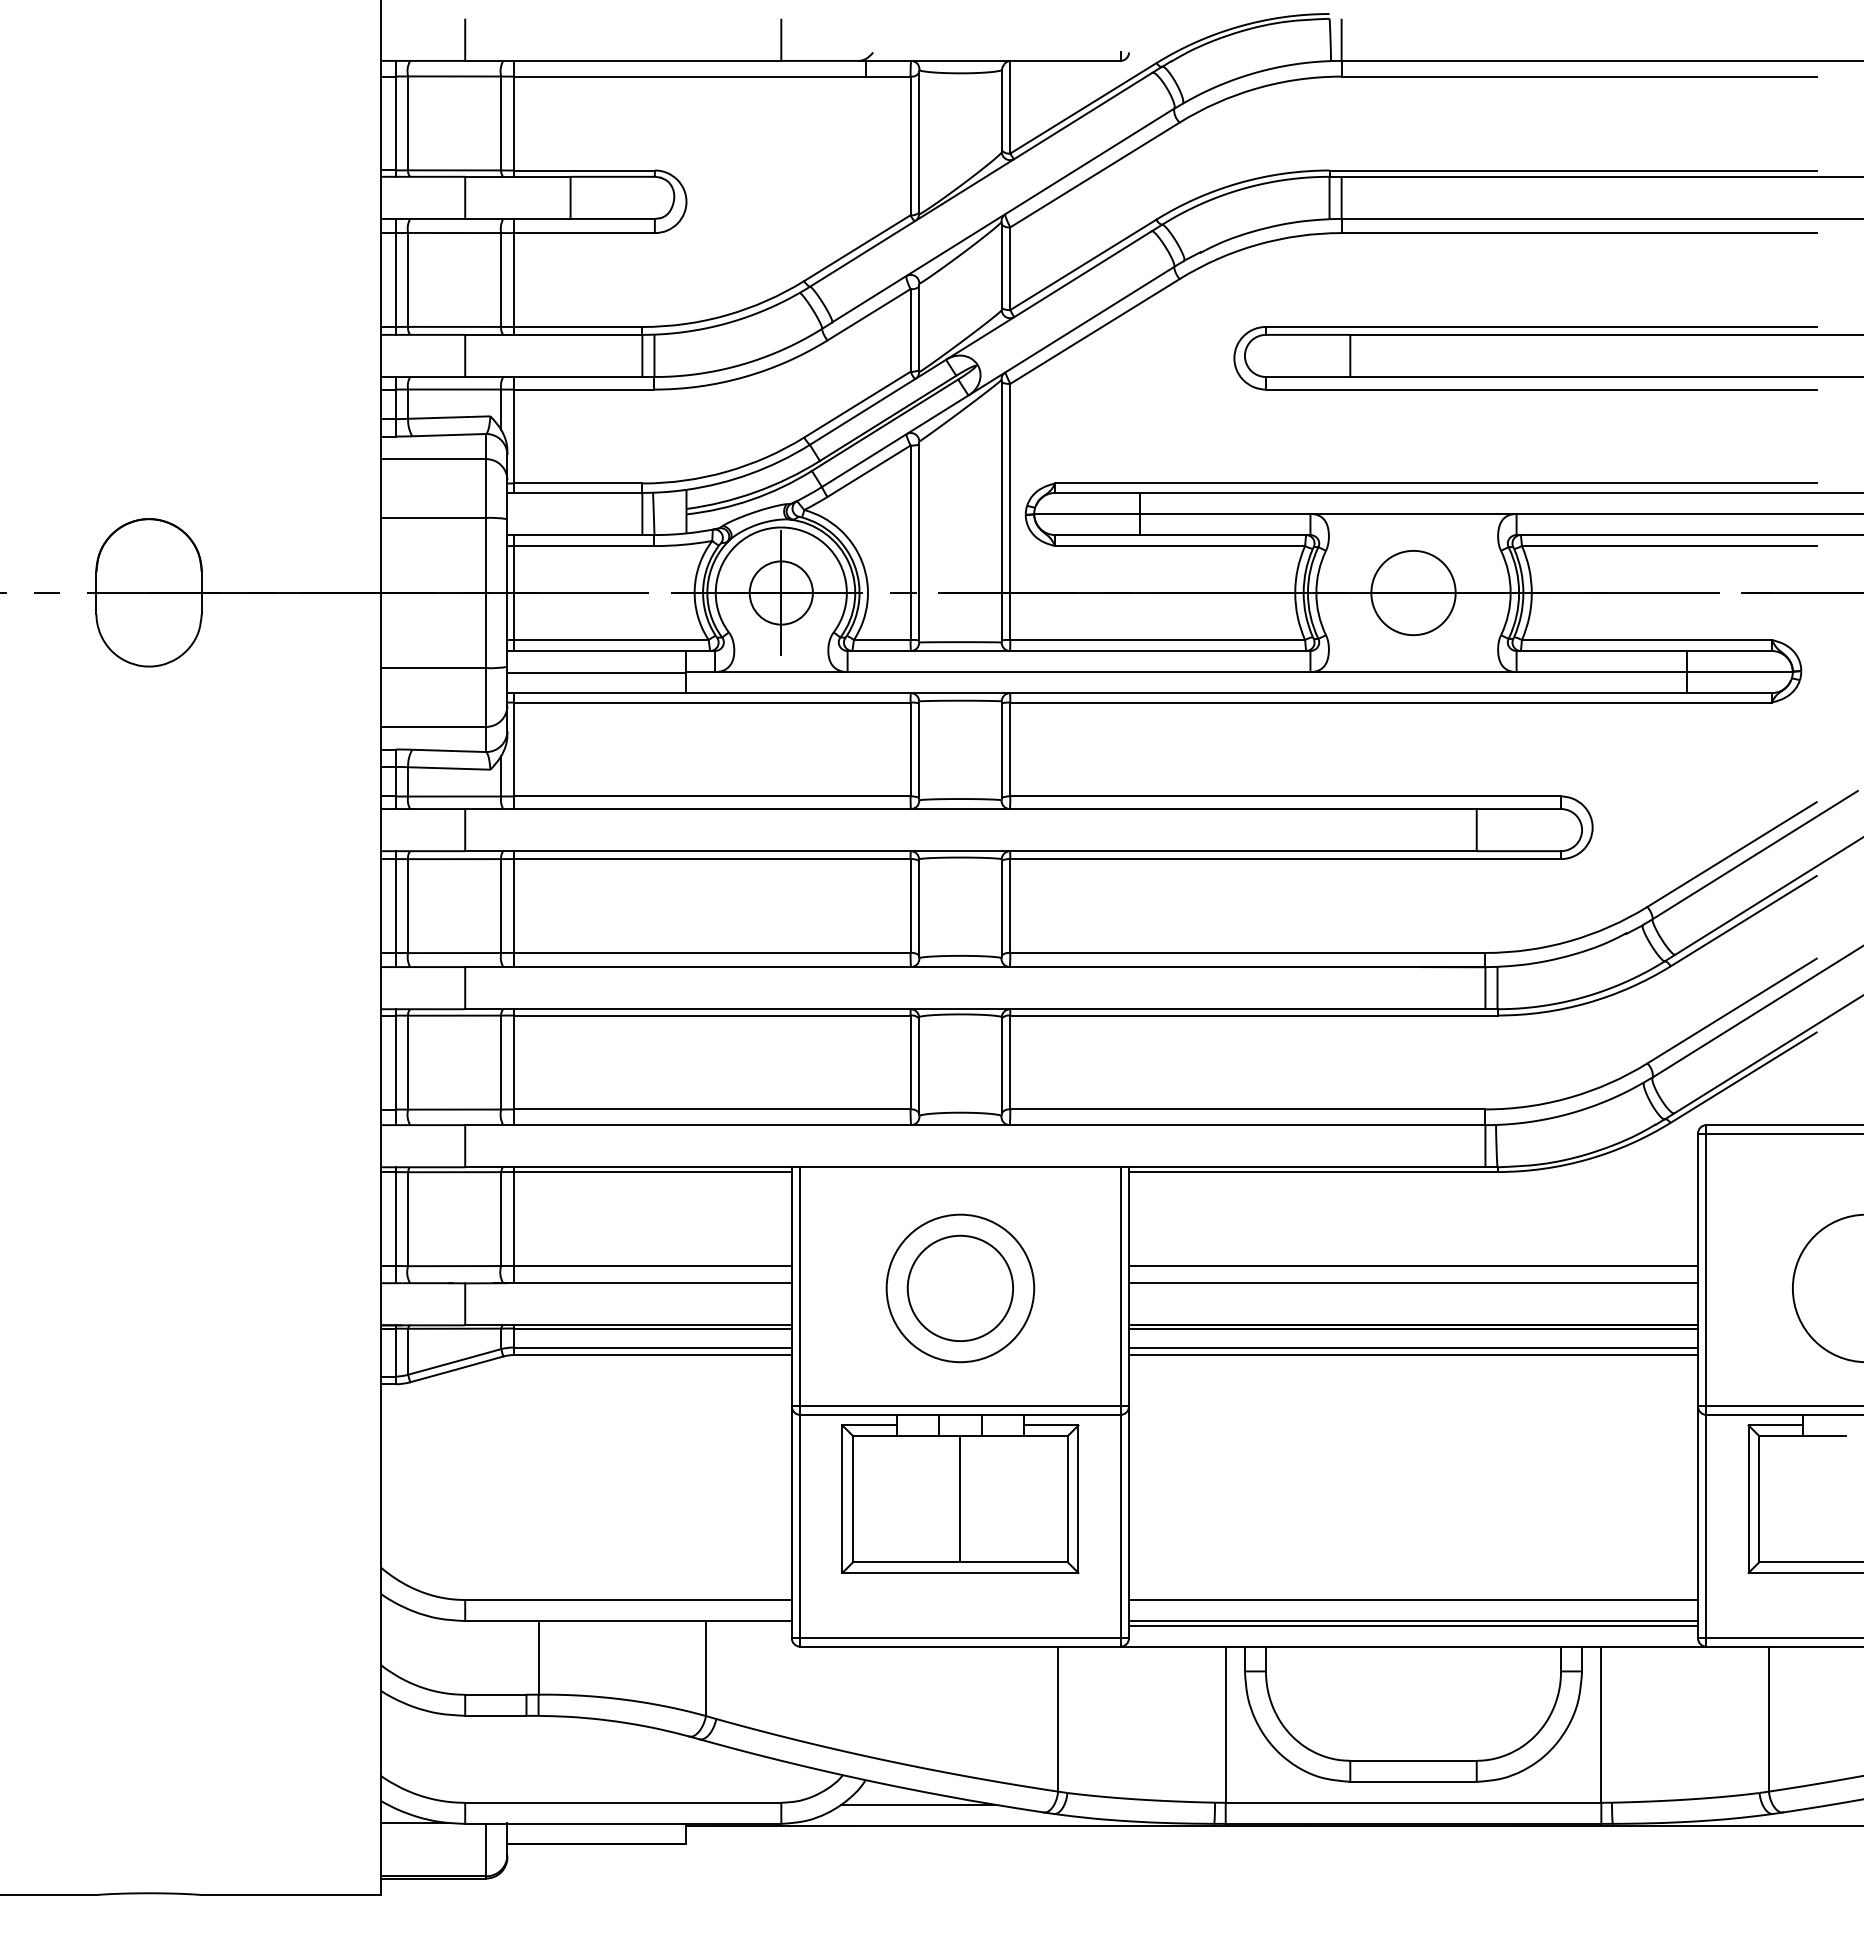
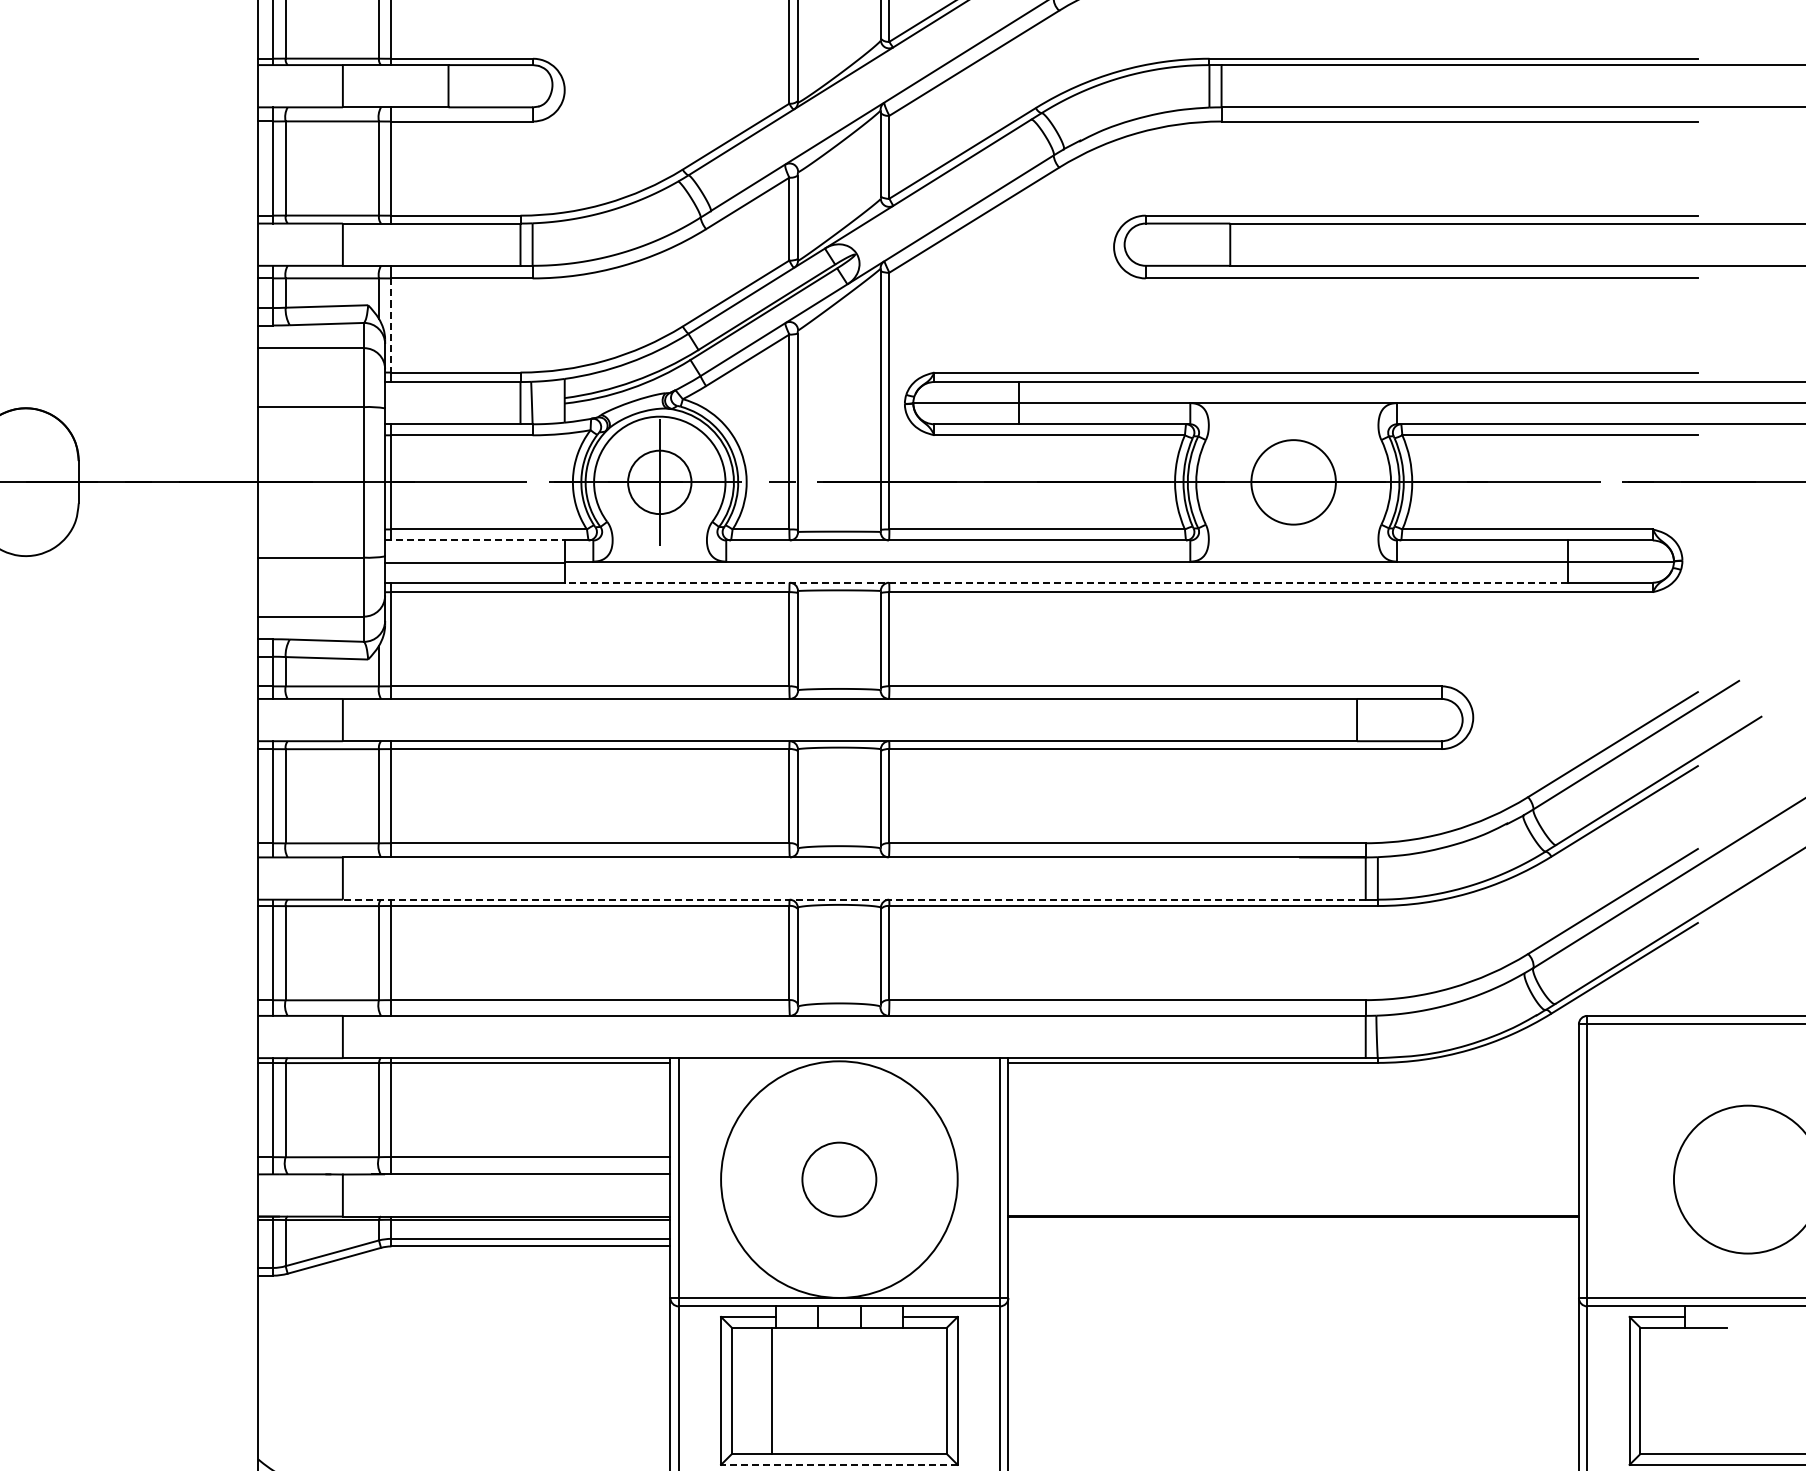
line: (513, 436) -> (391, 325), solid -> dashed
line: (596, 650) -> (474, 540), solid -> dashed
line: (1186, 693) -> (1066, 583), solid -> dashed
line: (974, 1009) -> (853, 899), solid -> dashed
line: (1413, 1265) -> (1293, 1156), removed
line: (1413, 1283) -> (1293, 1174), removed
circle: (960, 1288) -> (839, 1179), size x0.7
circle: (960, 1288) -> (839, 1179), size x1.6
line: (1413, 1328) -> (1293, 1219), removed
line: (1413, 1347) -> (1293, 1238), removed
line: (1413, 1355) -> (1293, 1246), removed
line: (960, 1498) -> (772, 1390), moved
line: (959, 1572) -> (838, 1464), solid -> dashed

